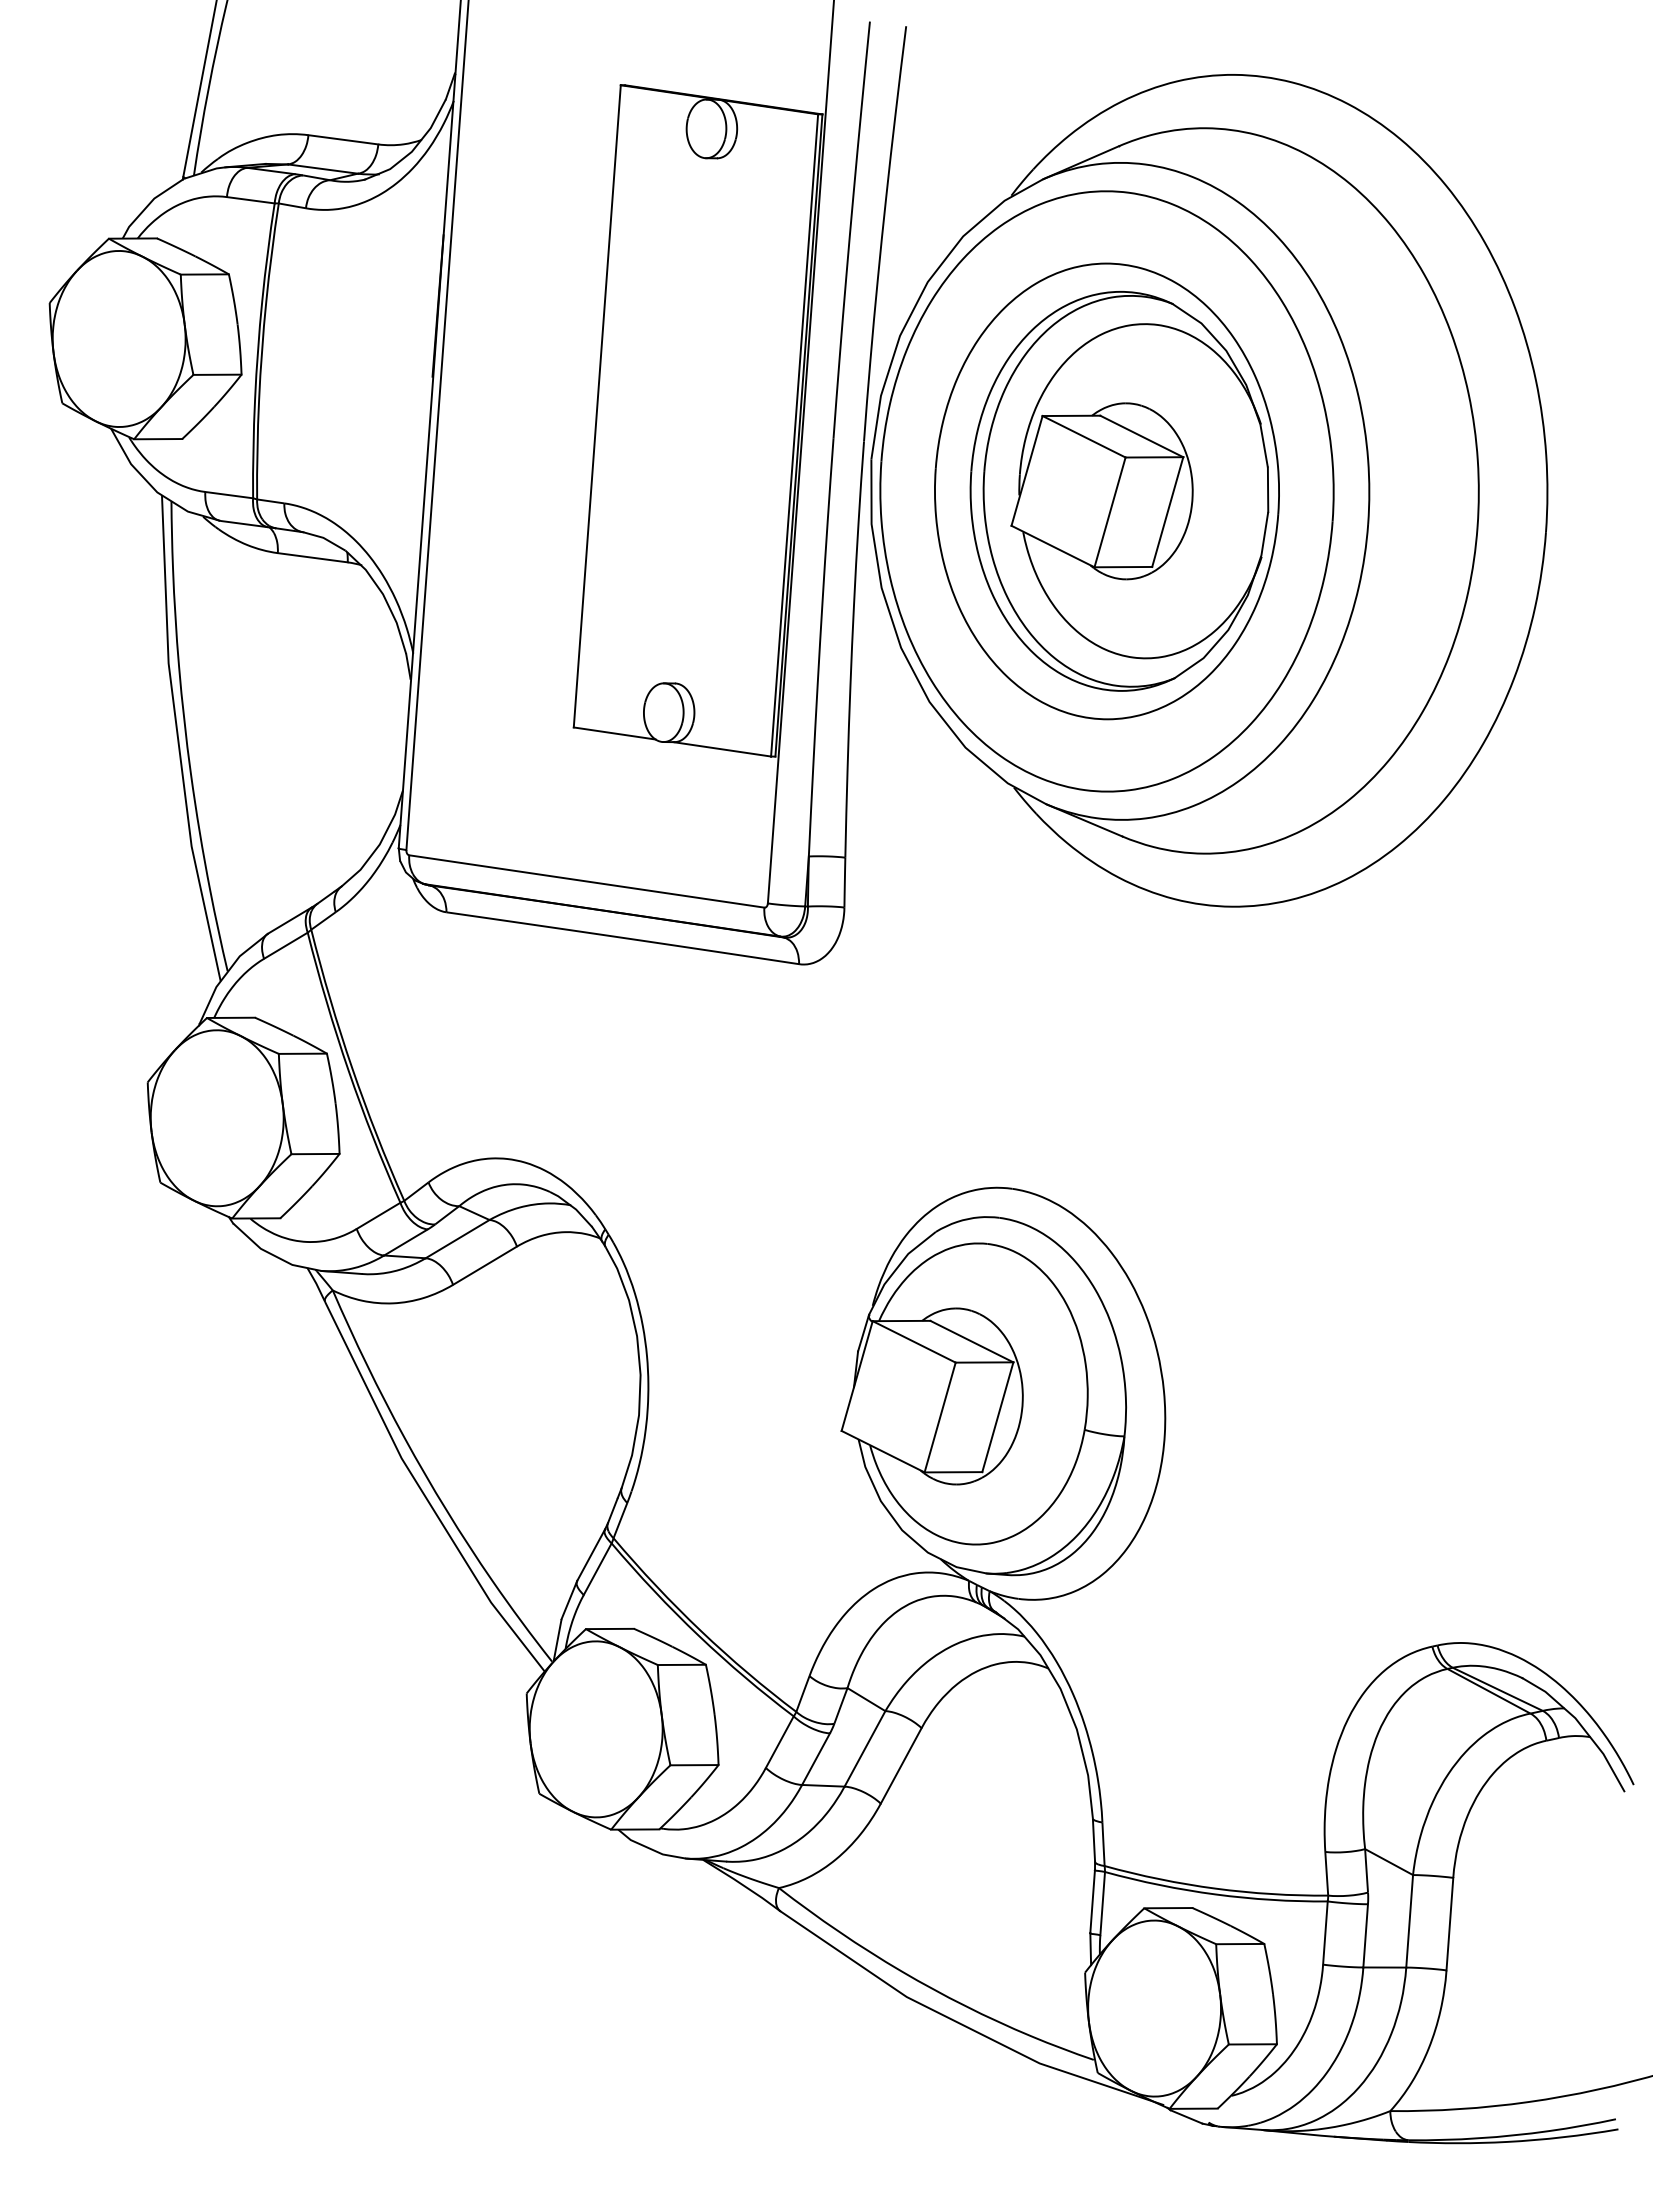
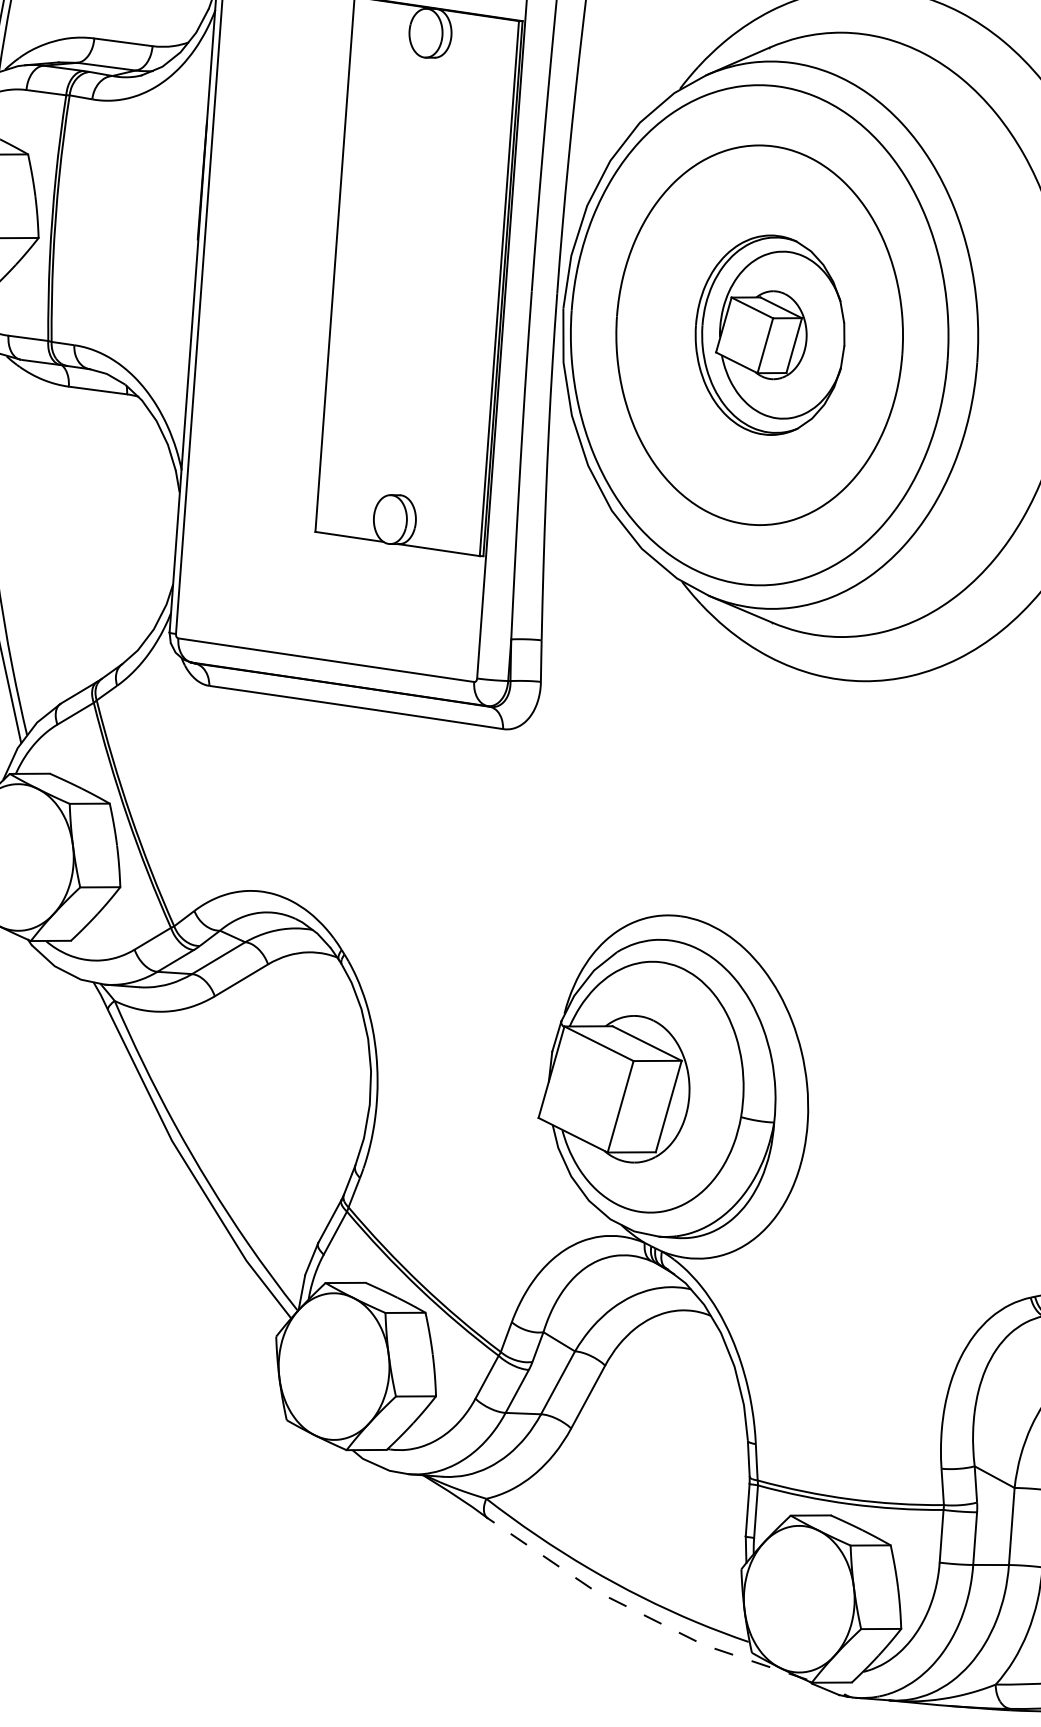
part: (1119, 491) -> (770, 335), size x0.6
line: (963, 2025) -> (640, 1613), solid -> dashed

